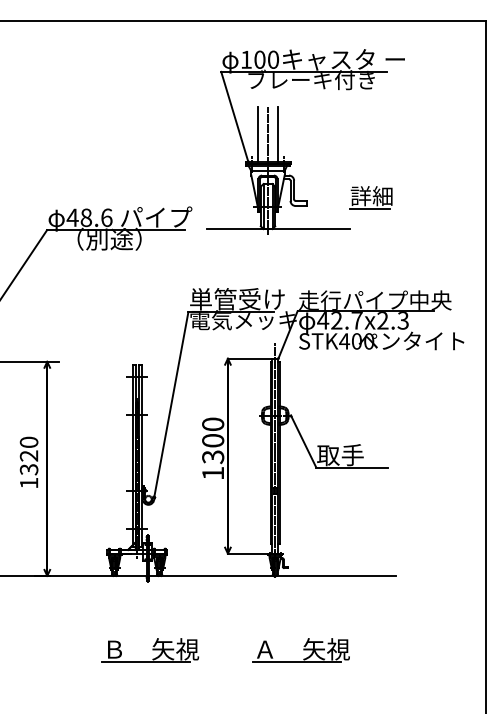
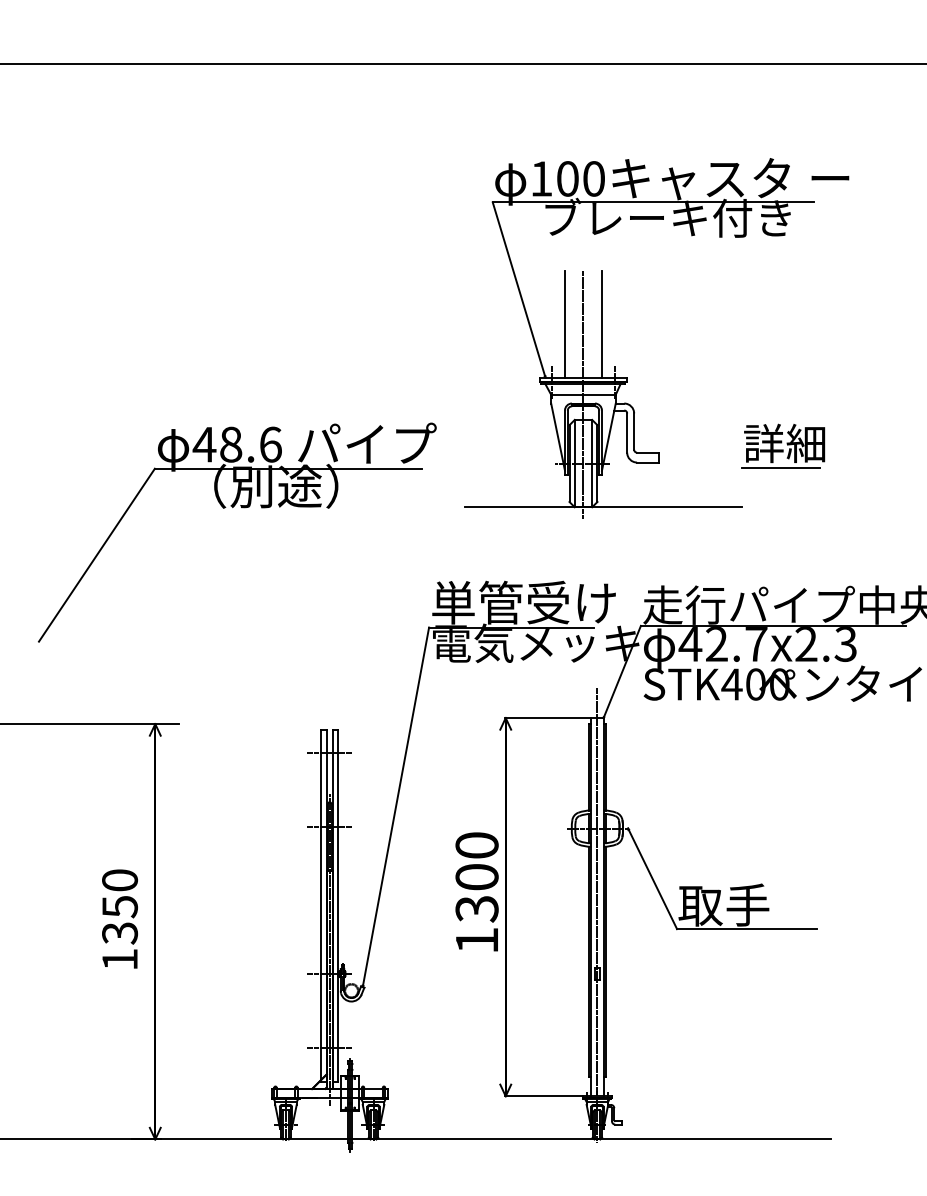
part: (291, 161) -> (629, 376), moved
text: (28, 455) -> (118, 905), 1320 -> 1350

